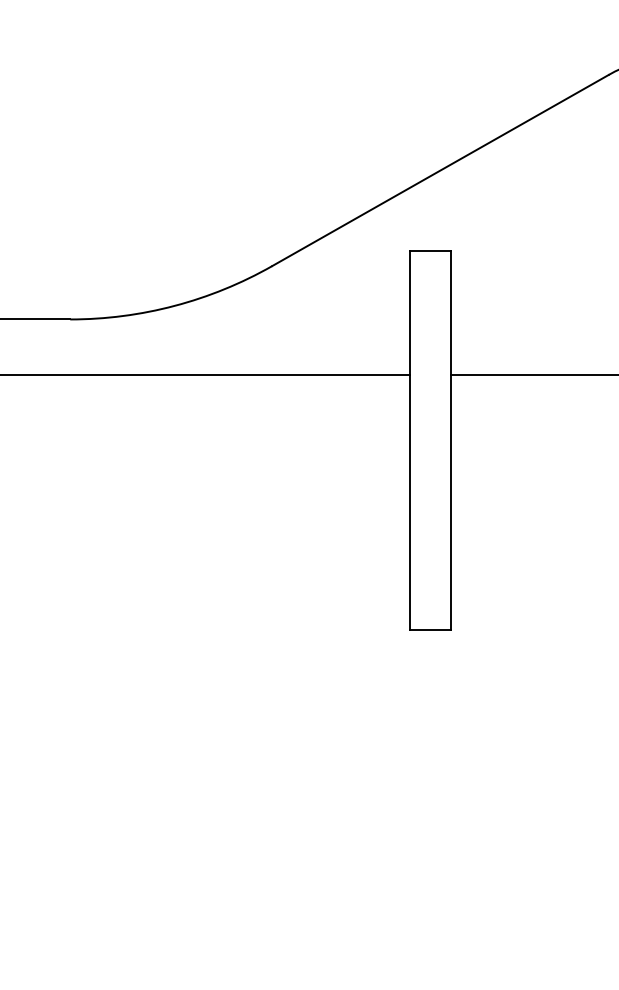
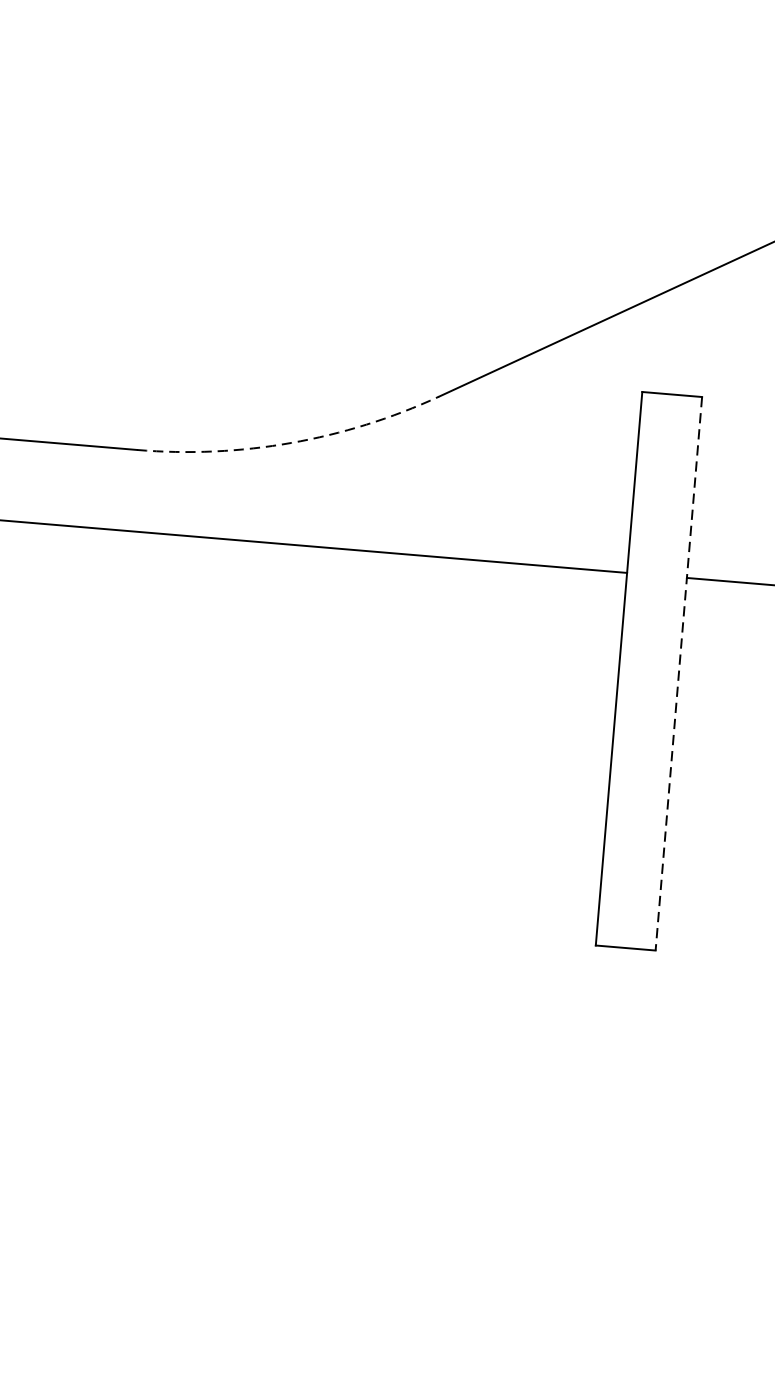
arc: (174, 305) -> (291, 442), solid -> dashed
line: (450, 441) -> (678, 675), solid -> dashed

